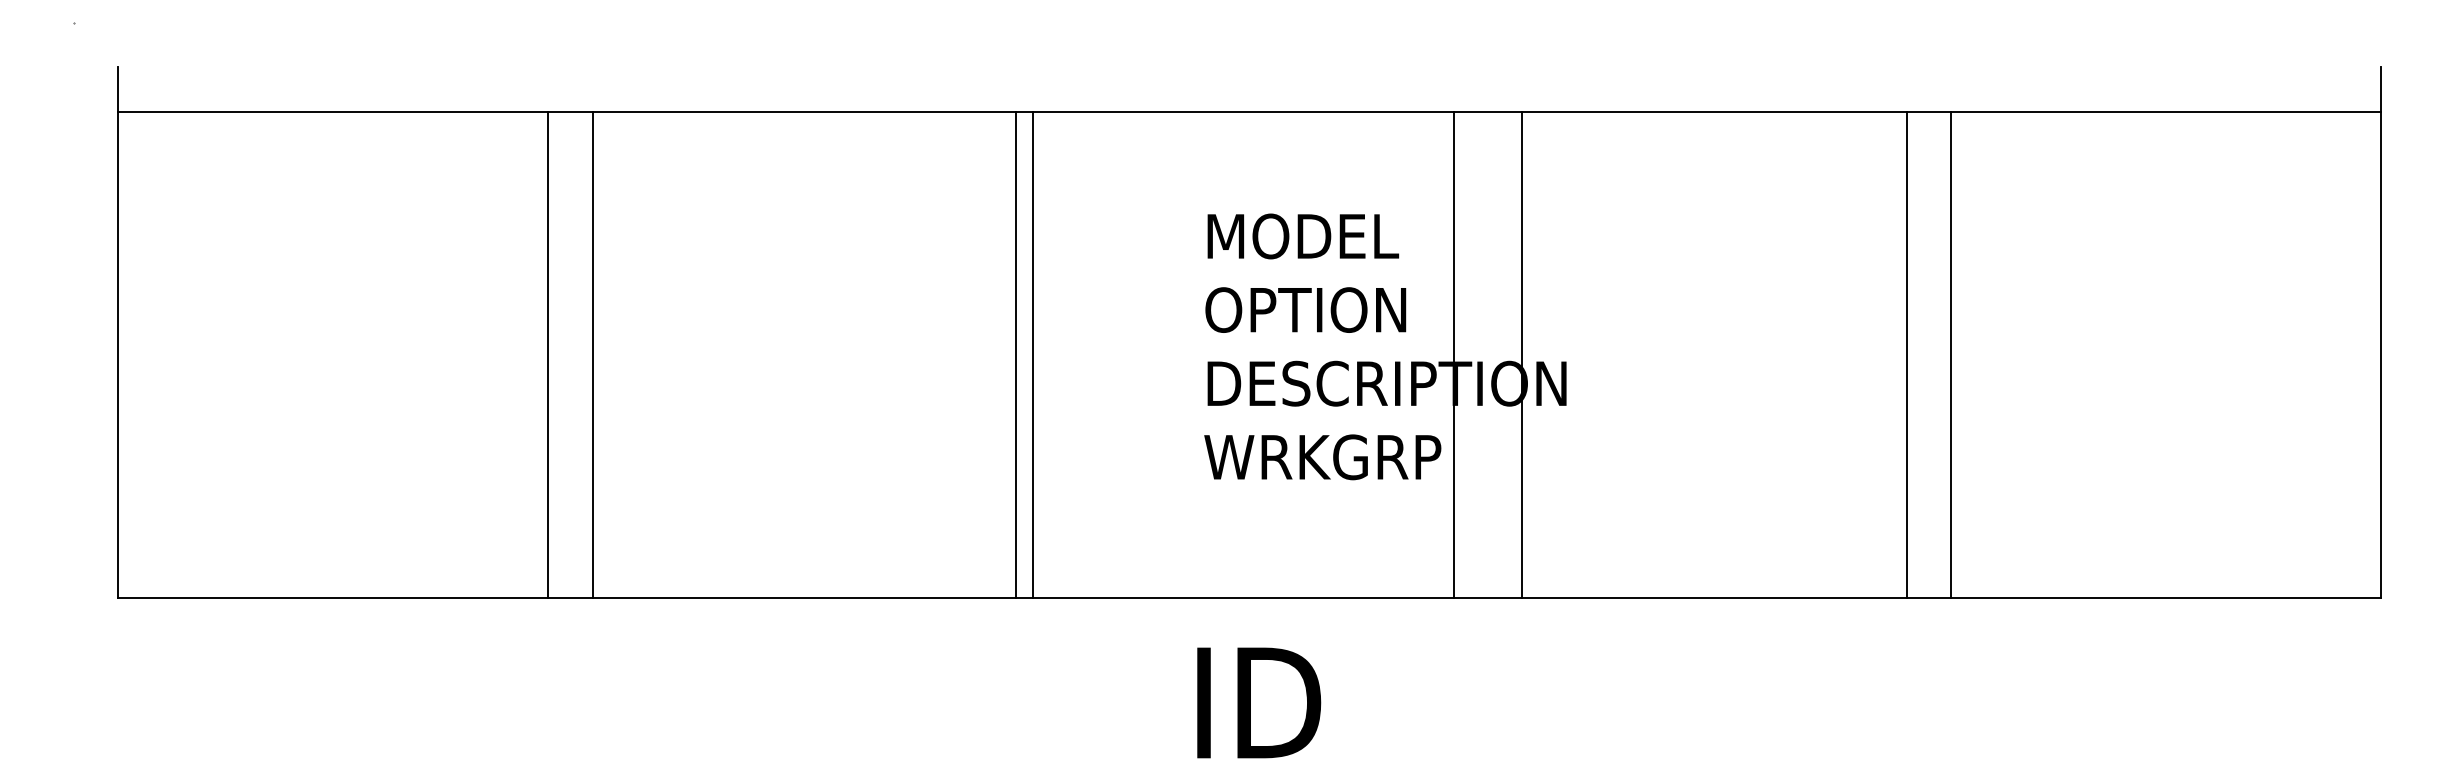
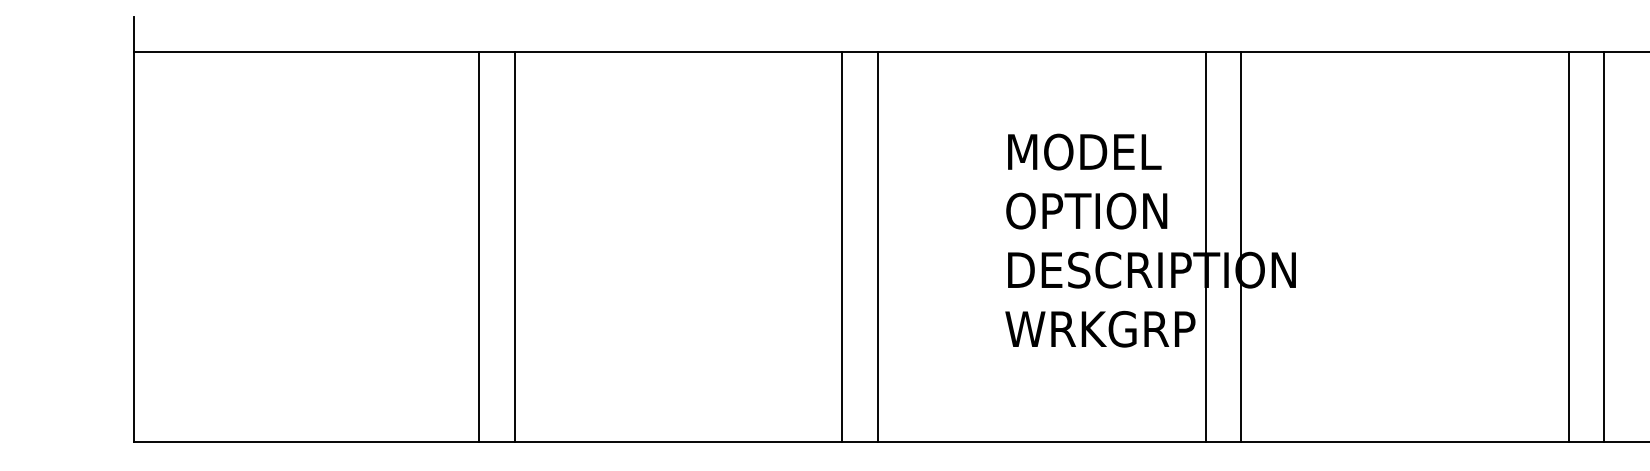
line: (1016, 354) -> (877, 246), moved
line: (1033, 354) -> (842, 246), moved
line: (1522, 354) -> (1241, 246), moved

